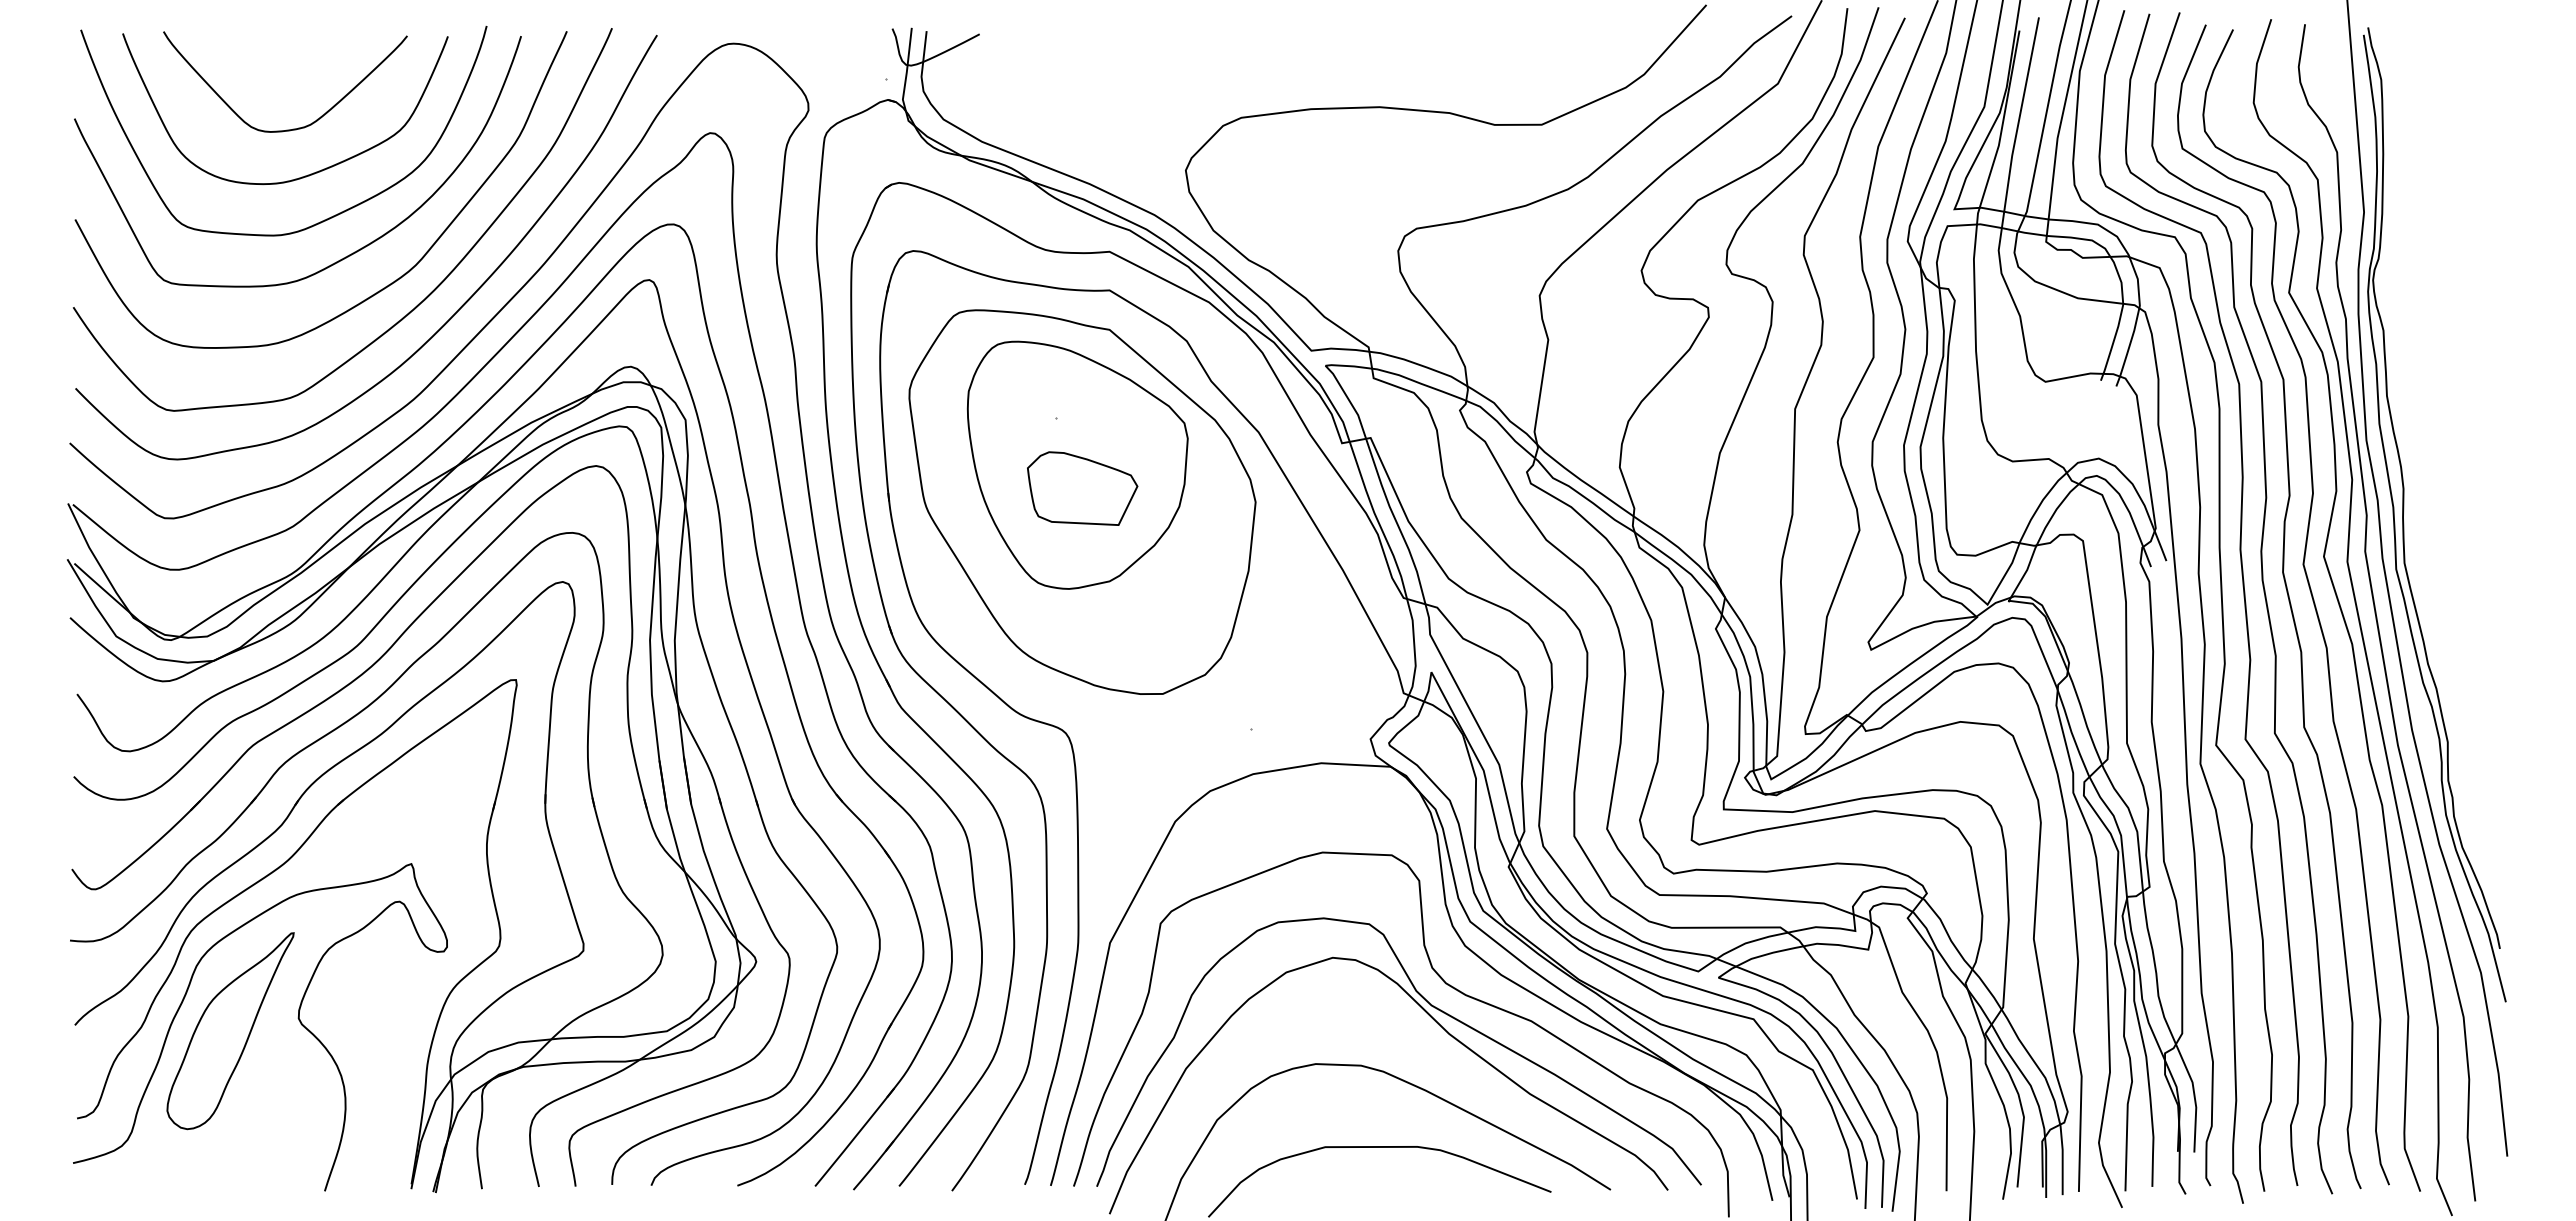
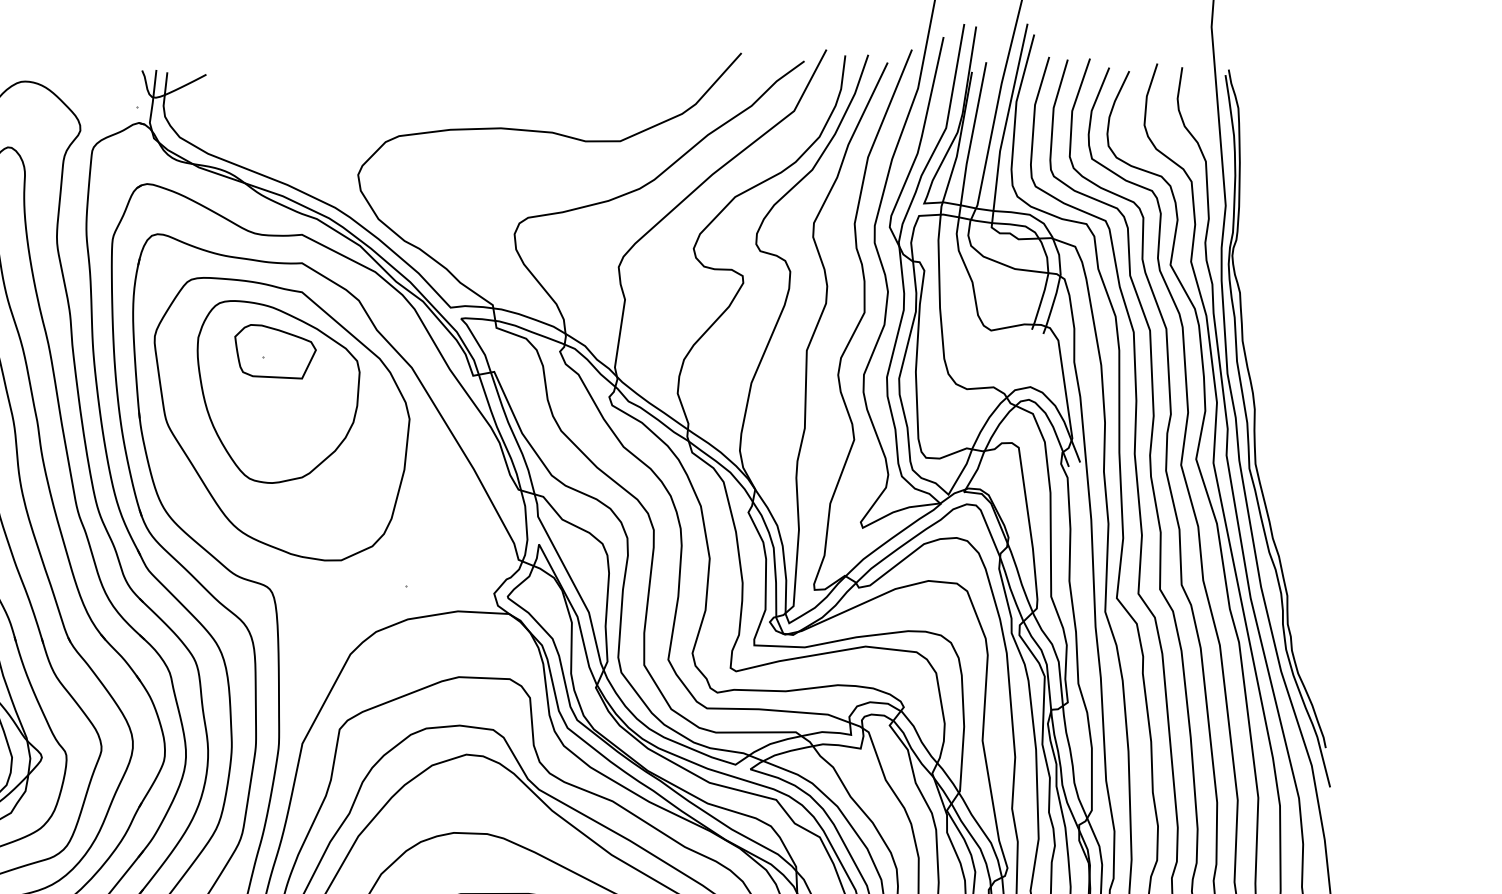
part: (1082, 488) -> (275, 351), moved

